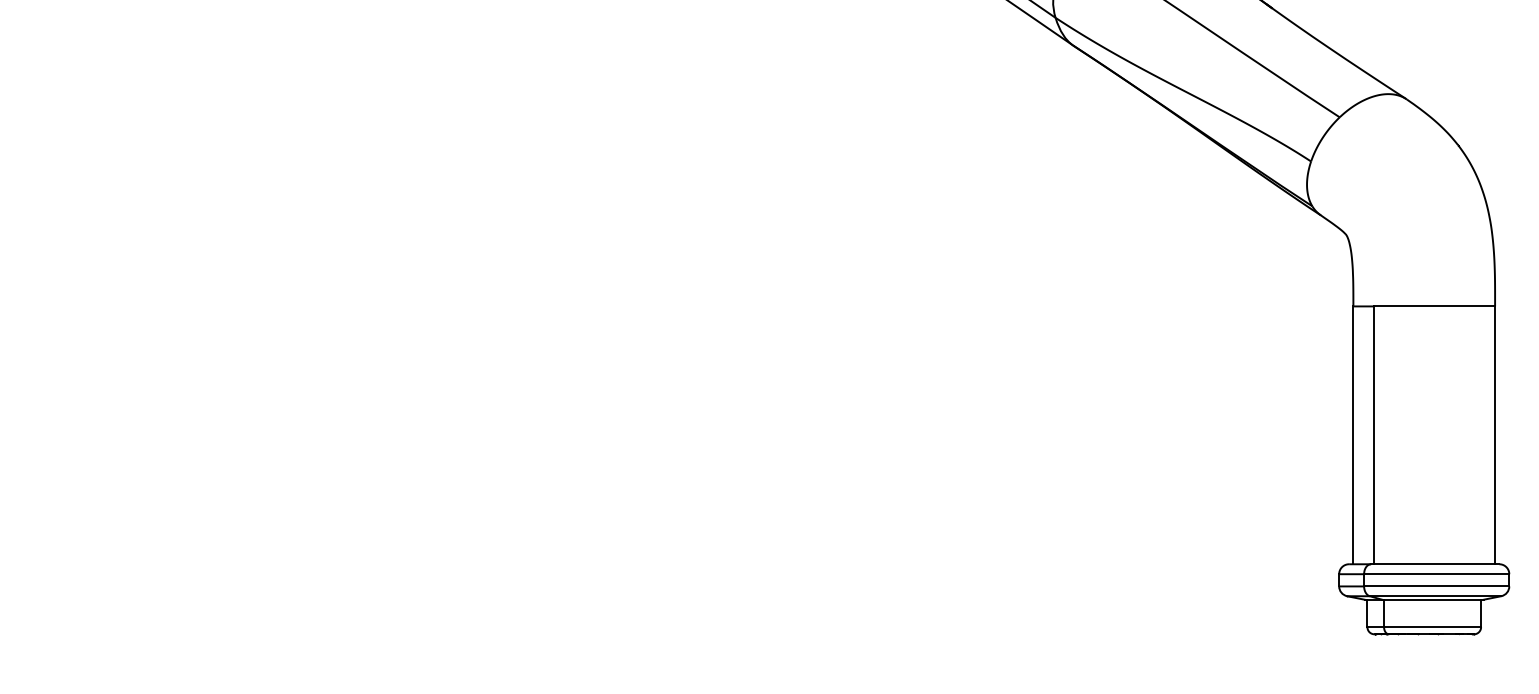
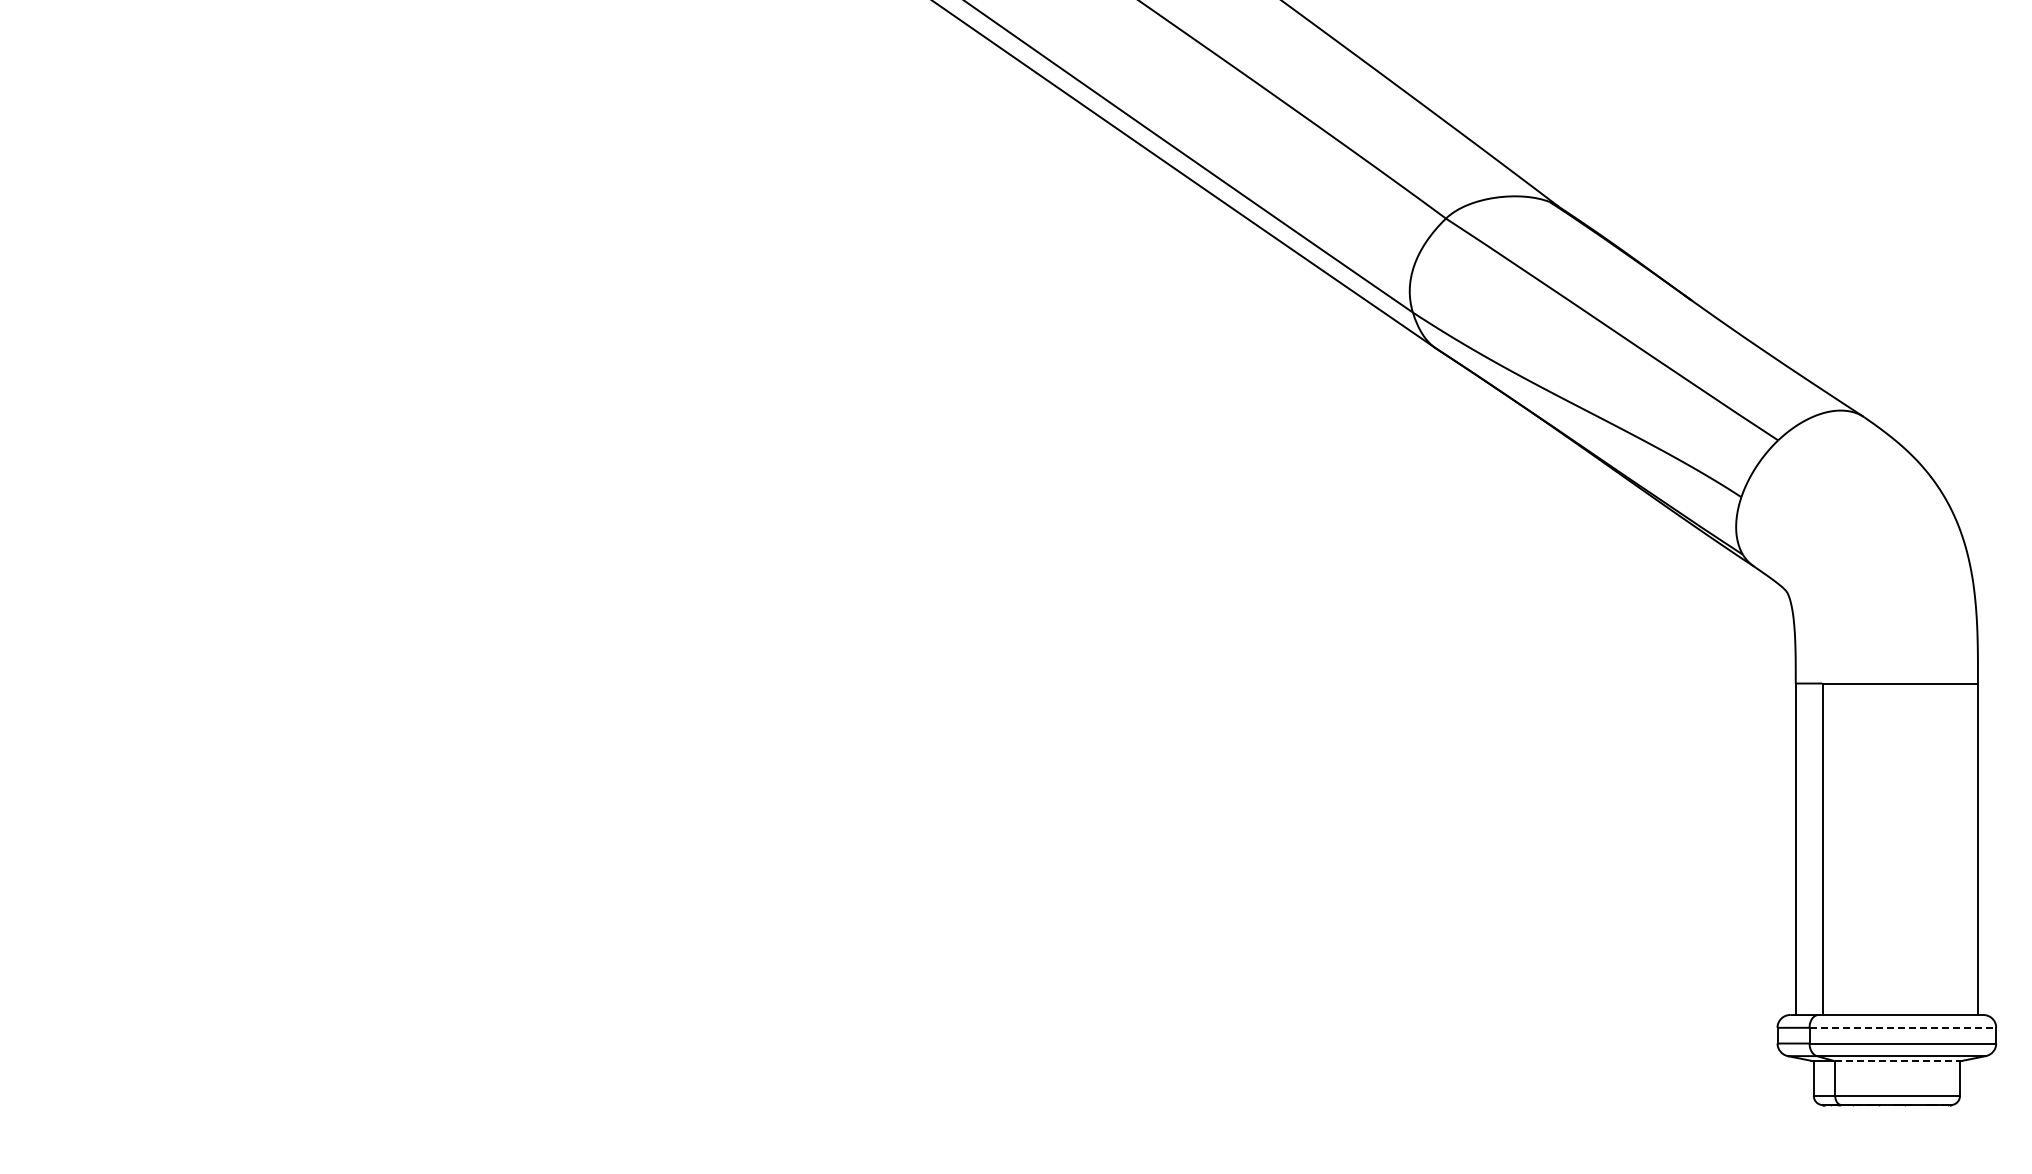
line: (1437, 573) -> (1903, 1027), solid -> dashed
line: (1432, 599) -> (1897, 1060), solid -> dashed

